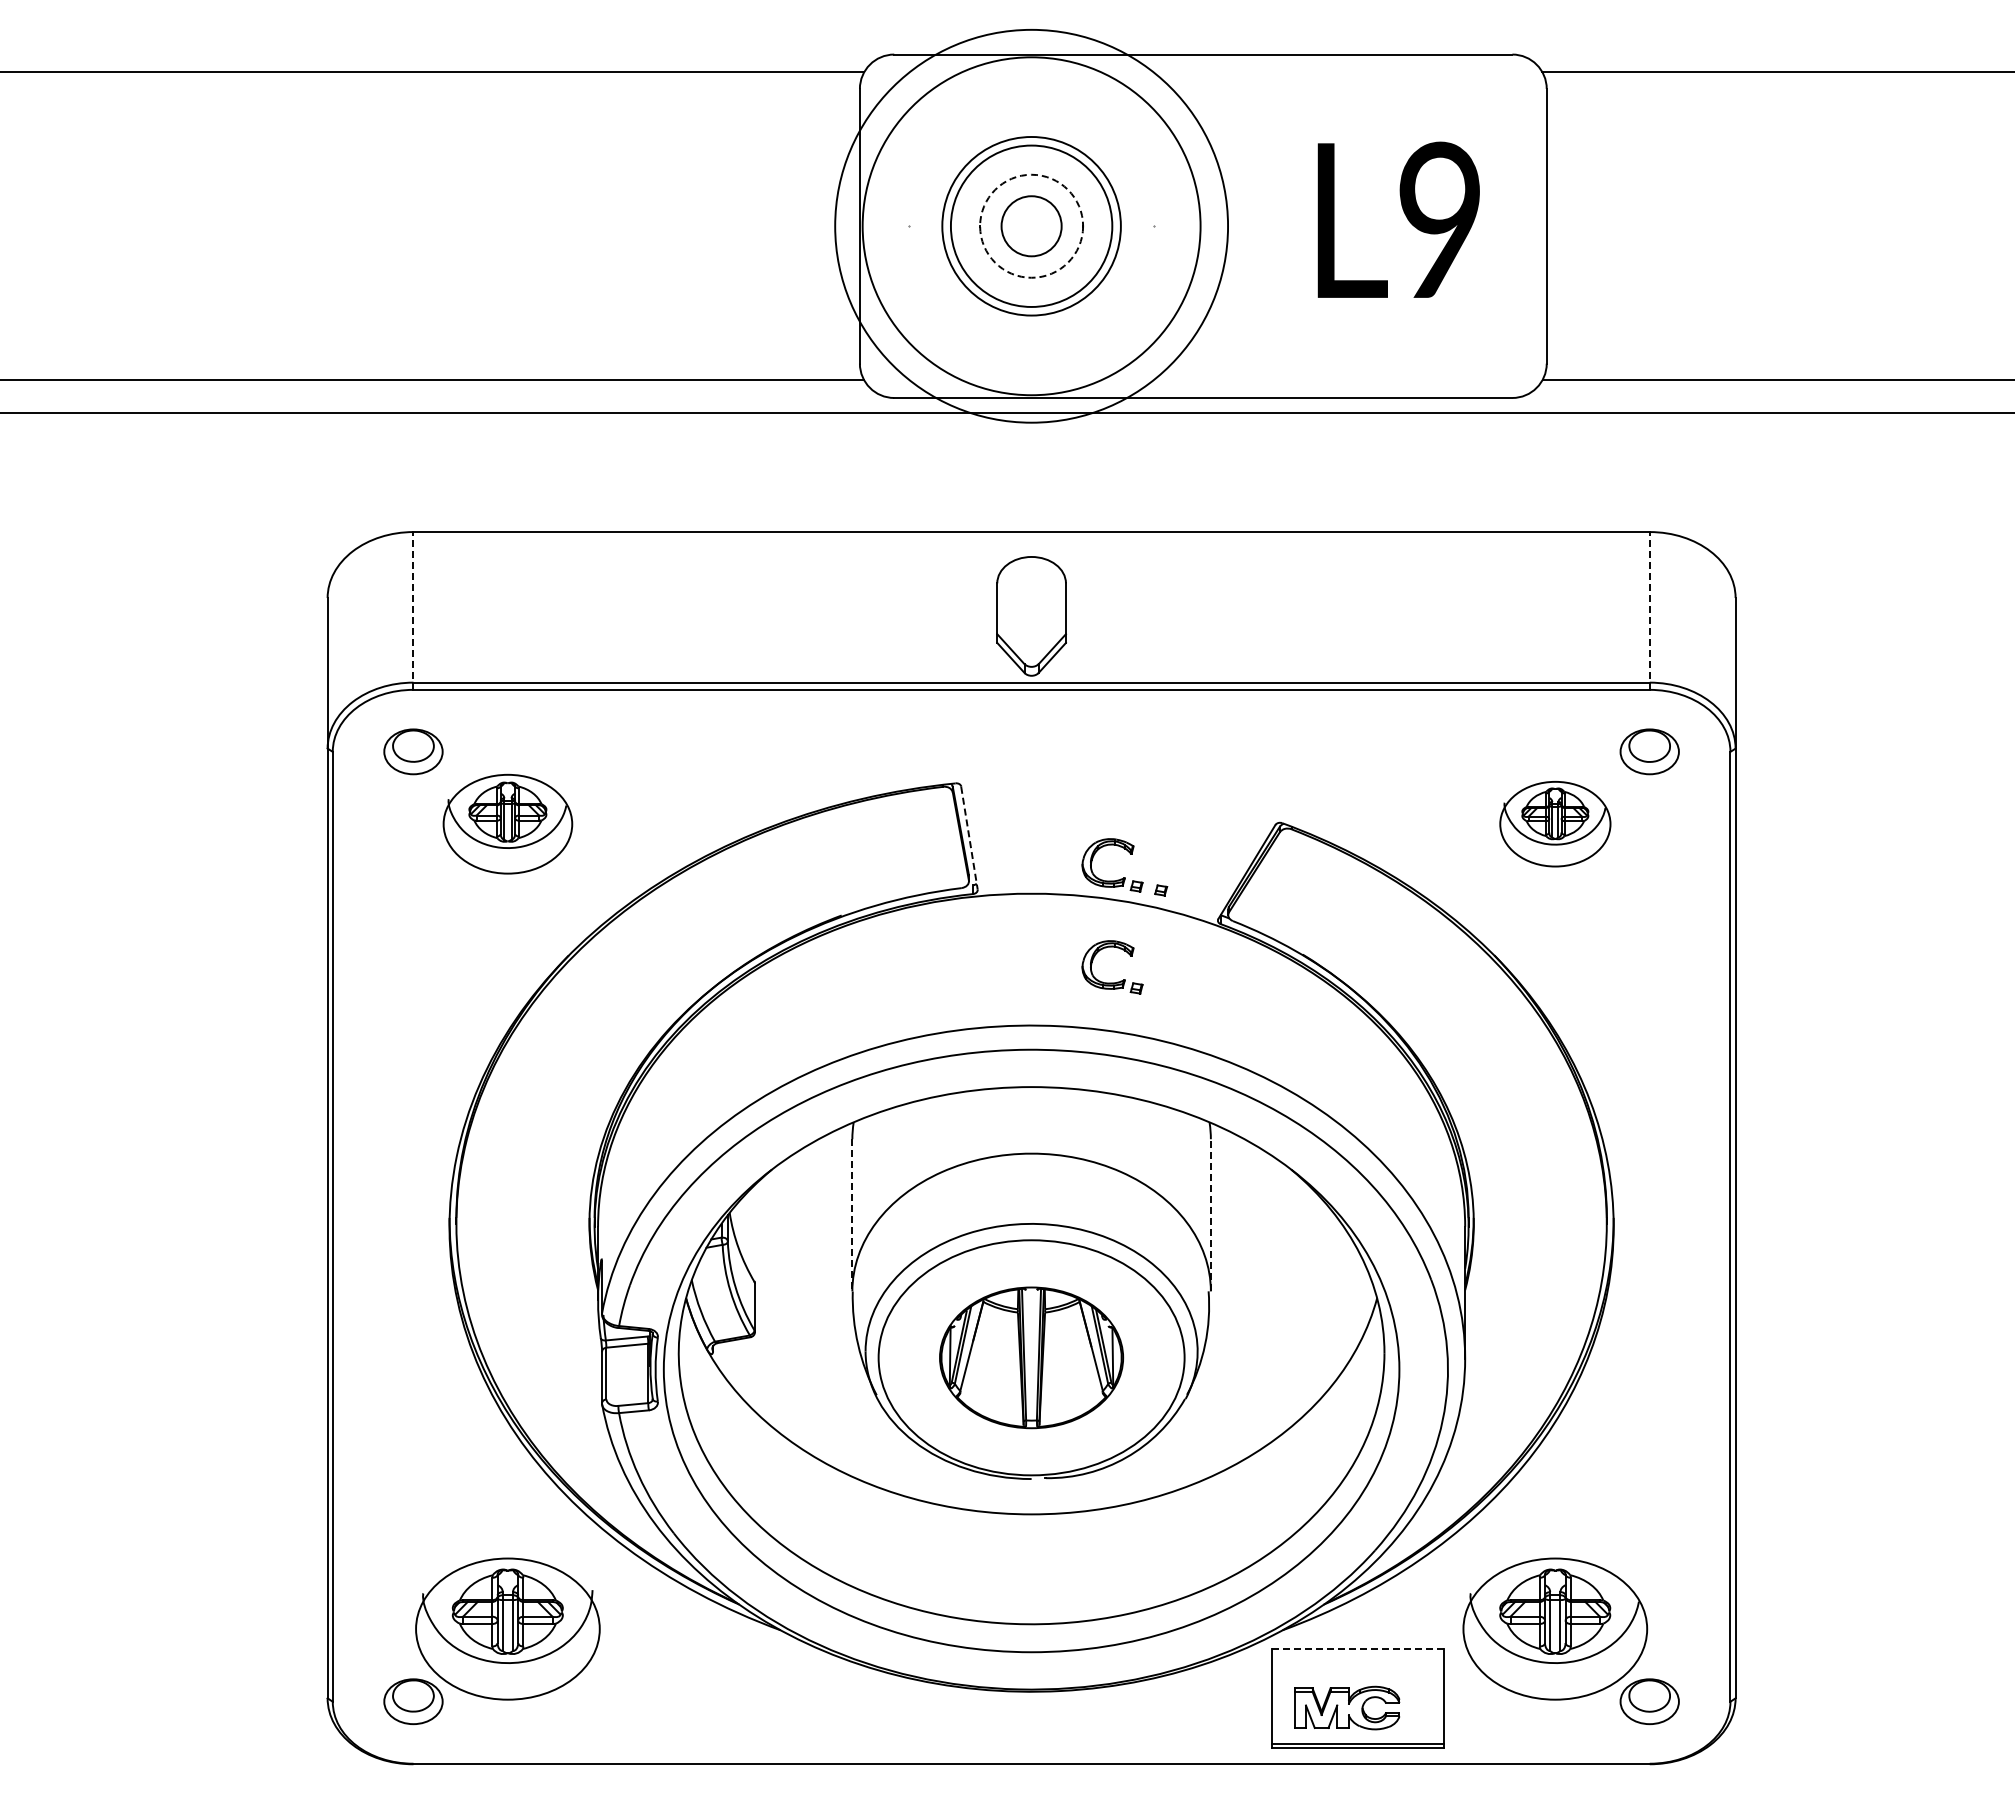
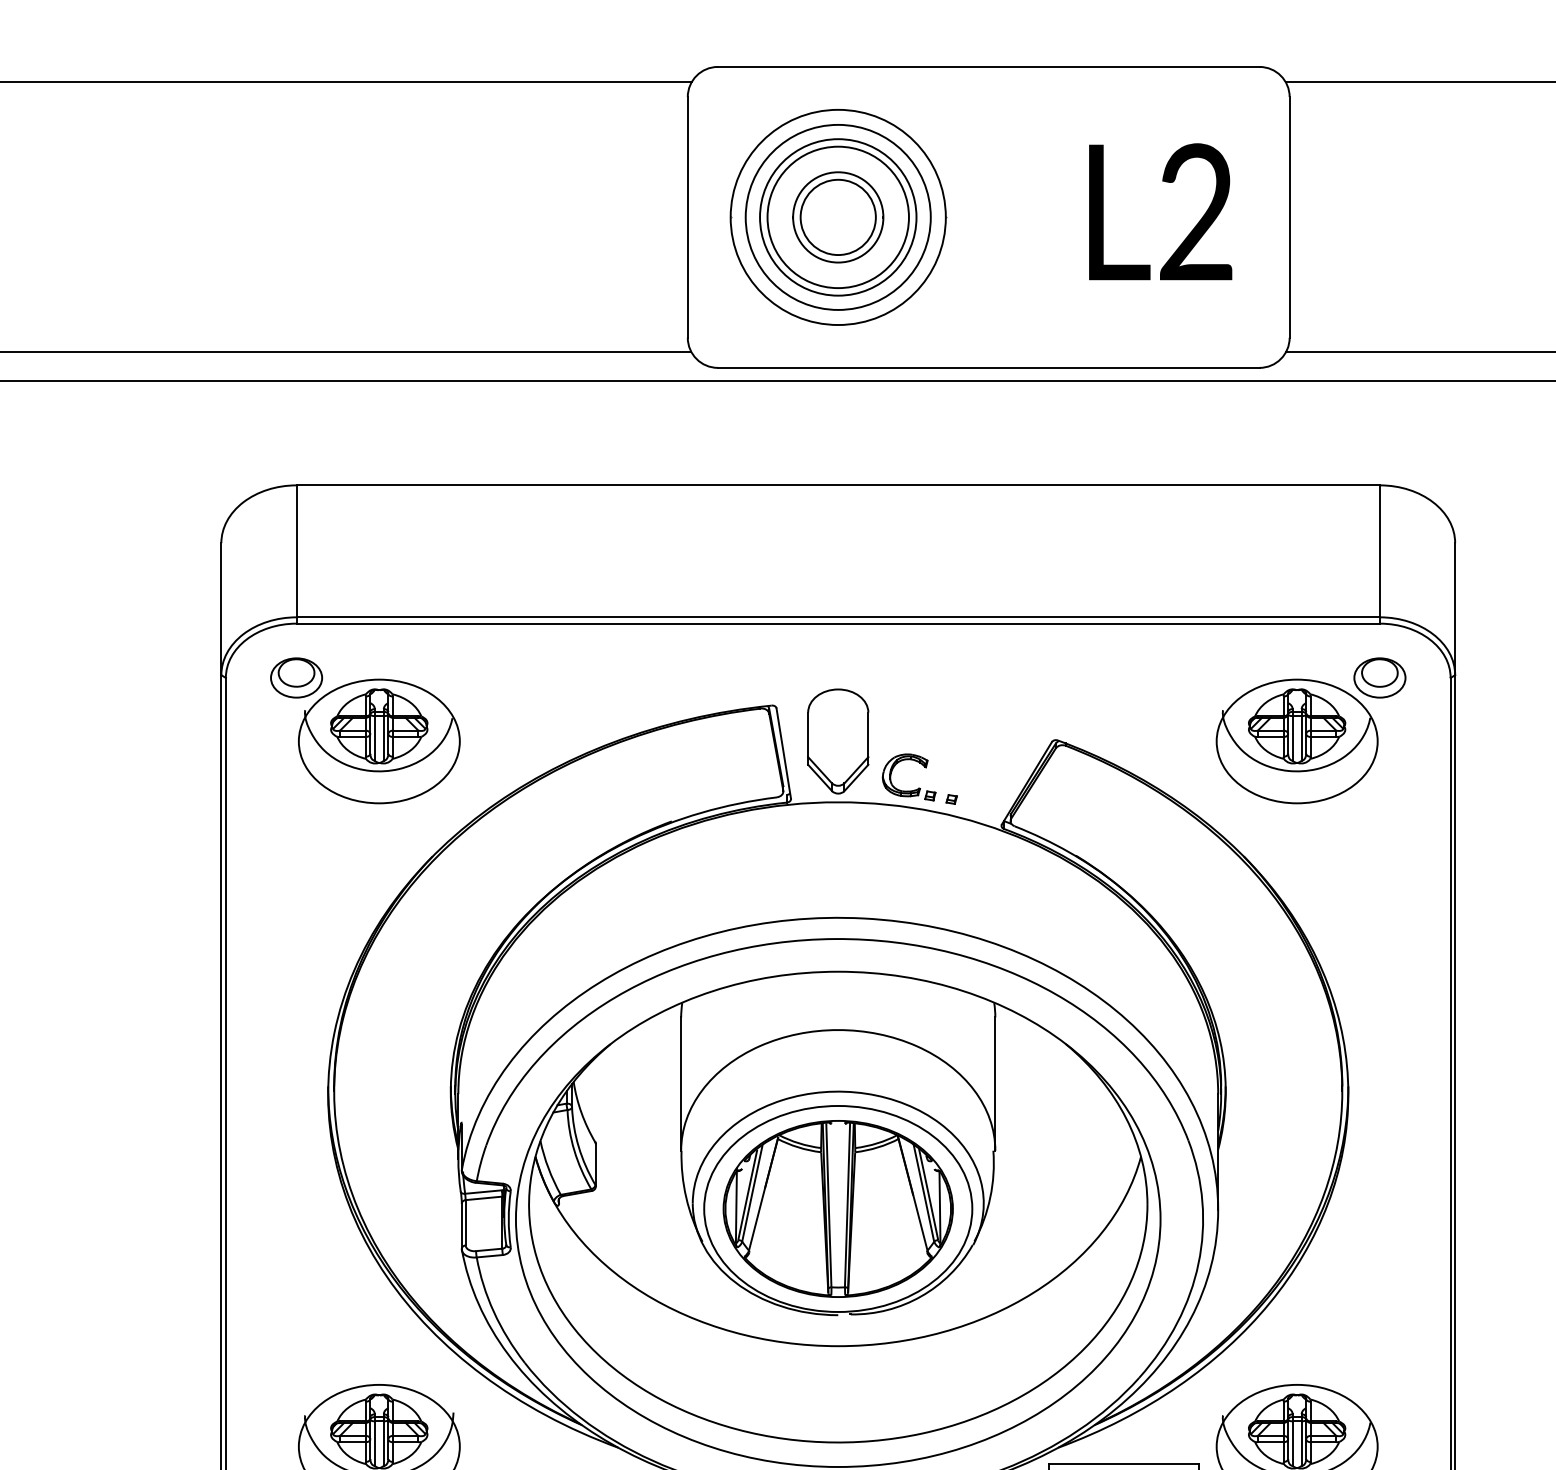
text: (1439, 219) -> (1195, 211), L9 -> L2
circle: (1031, 225) -> (838, 216), dashed -> solid
circle: (1031, 225) -> (838, 216), size x0.62
circle: (1031, 226) -> (838, 217), size x0.62
circle: (1031, 226) -> (838, 217), size x1.43
line: (413, 610) -> (296, 554), dashed -> solid
line: (1649, 610) -> (1379, 554), dashed -> solid
part: (1031, 616) -> (838, 741), moved
part: (507, 823) -> (378, 740), size x1.43
part: (1555, 823) -> (1297, 740), size x1.67
line: (969, 838) -> (783, 753), dashed -> solid
part: (1117, 981) -> (913, 879), removed
line: (1210, 1214) -> (995, 1083), dashed -> solid
line: (852, 1215) -> (681, 1084), dashed -> solid
part: (1031, 1357) -> (838, 1208), size x1.43
line: (1357, 1648) -> (1123, 1463), dashed -> solid

